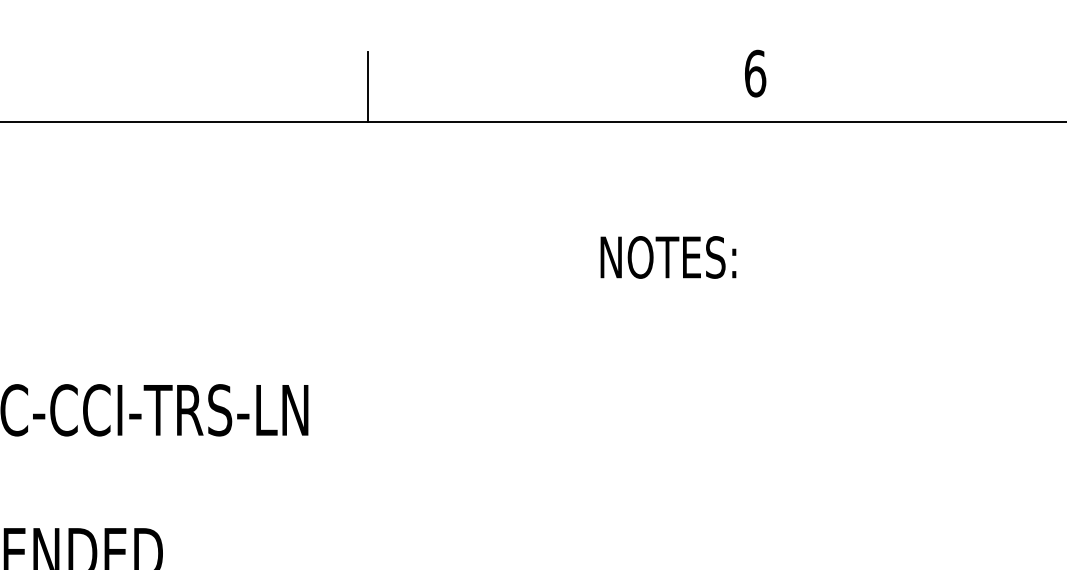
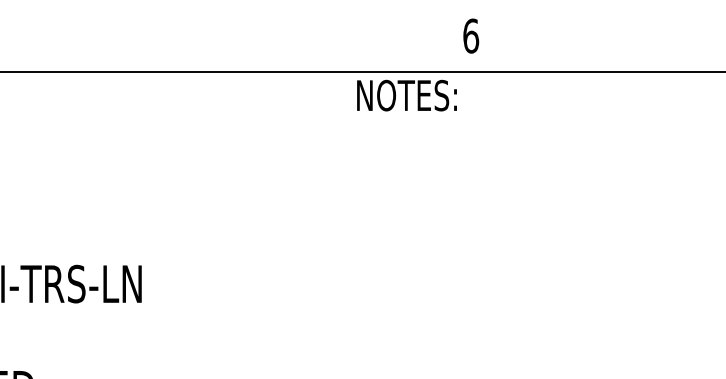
line: (368, 86) -> (186, 45), removed
text: (668, 257) -> (407, 95), moved

